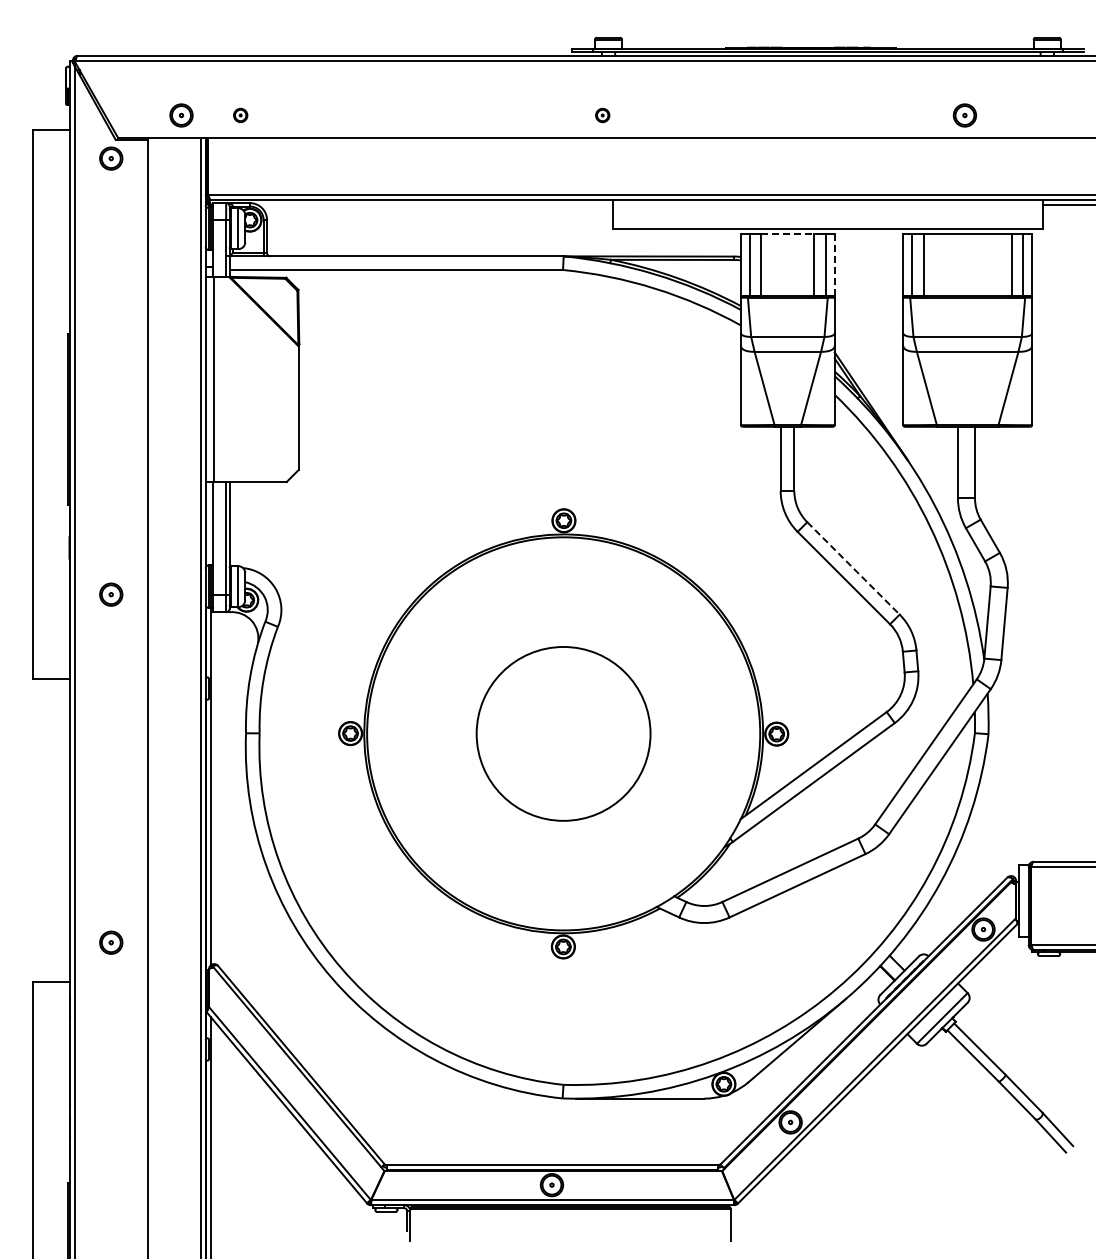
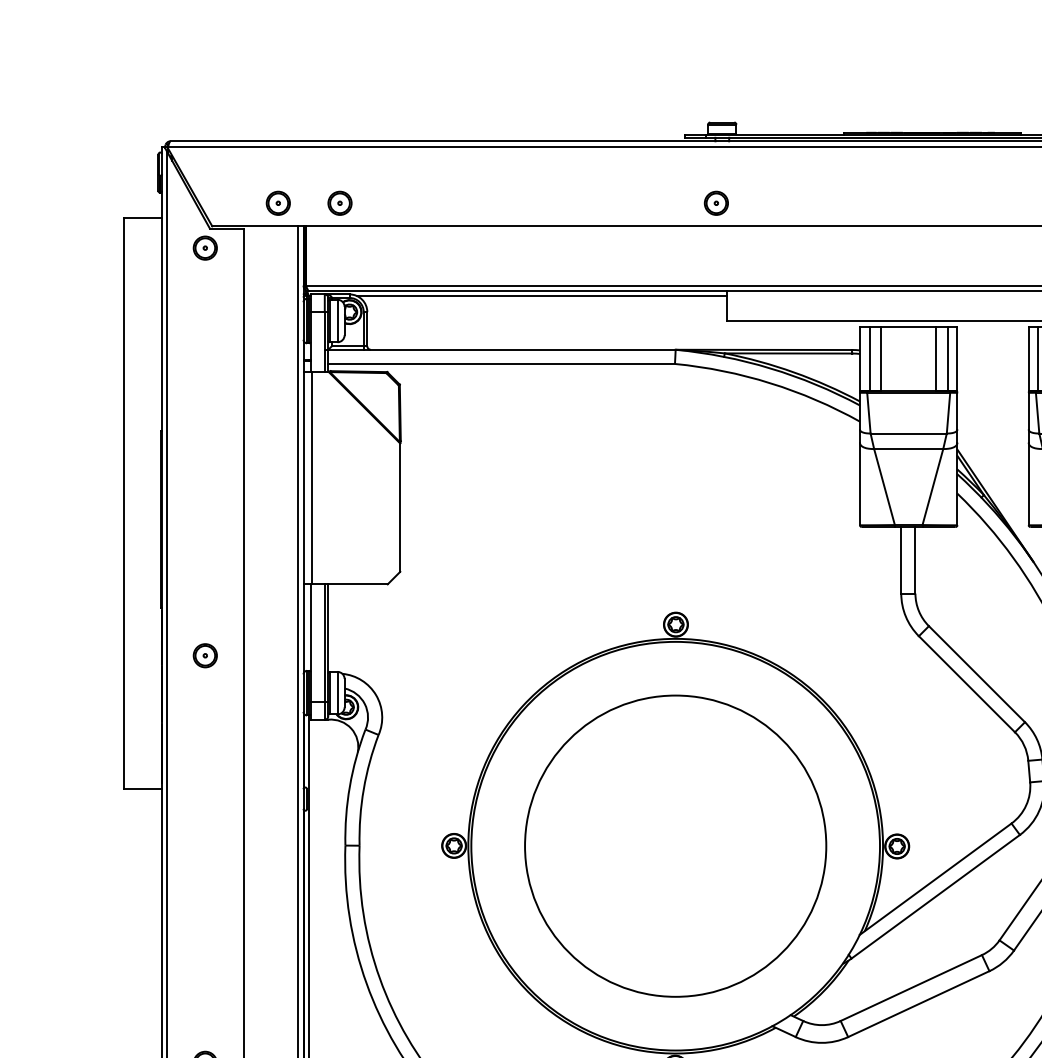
part: (240, 115) -> (339, 203), size x1.67
part: (602, 115) -> (716, 203), size x1.67
line: (435, 204) -> (542, 295), added
line: (788, 234) -> (909, 327), dashed -> solid
line: (834, 264) -> (957, 358), dashed -> solid
line: (853, 568) -> (976, 674), dashed -> solid
part: (111, 594) -> (205, 655), moved
circle: (563, 733) -> (675, 845), size x1.67

